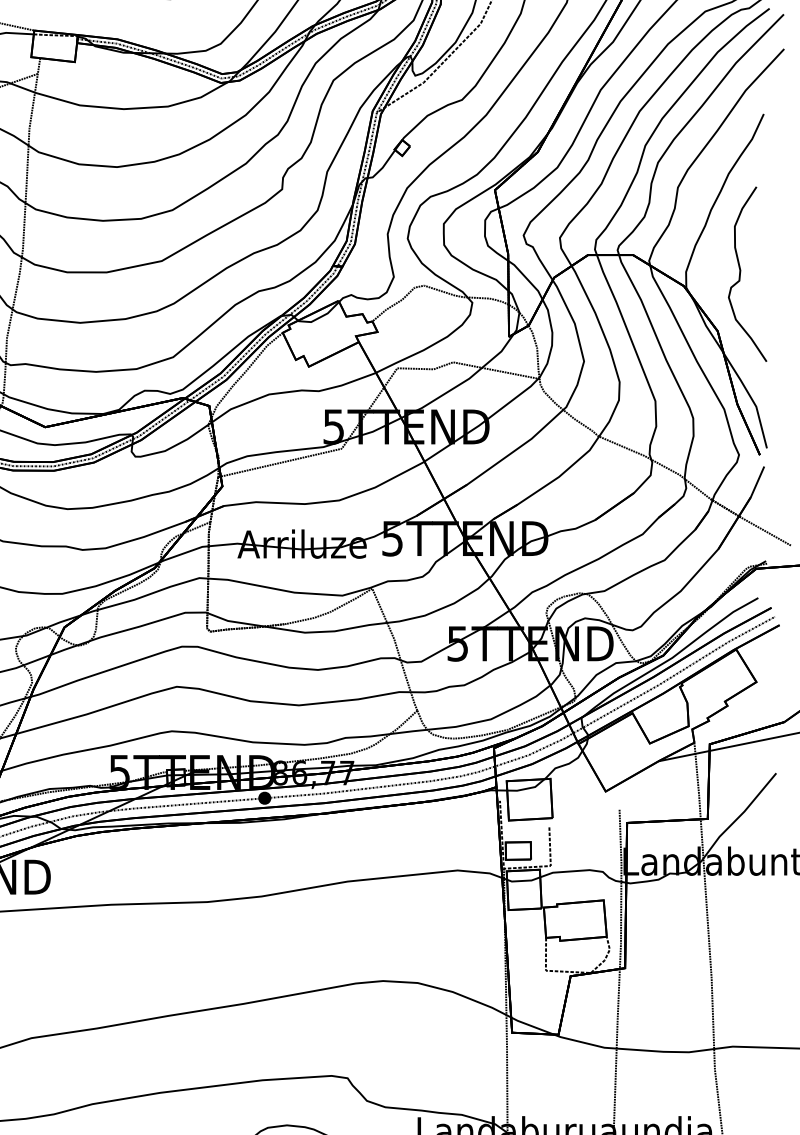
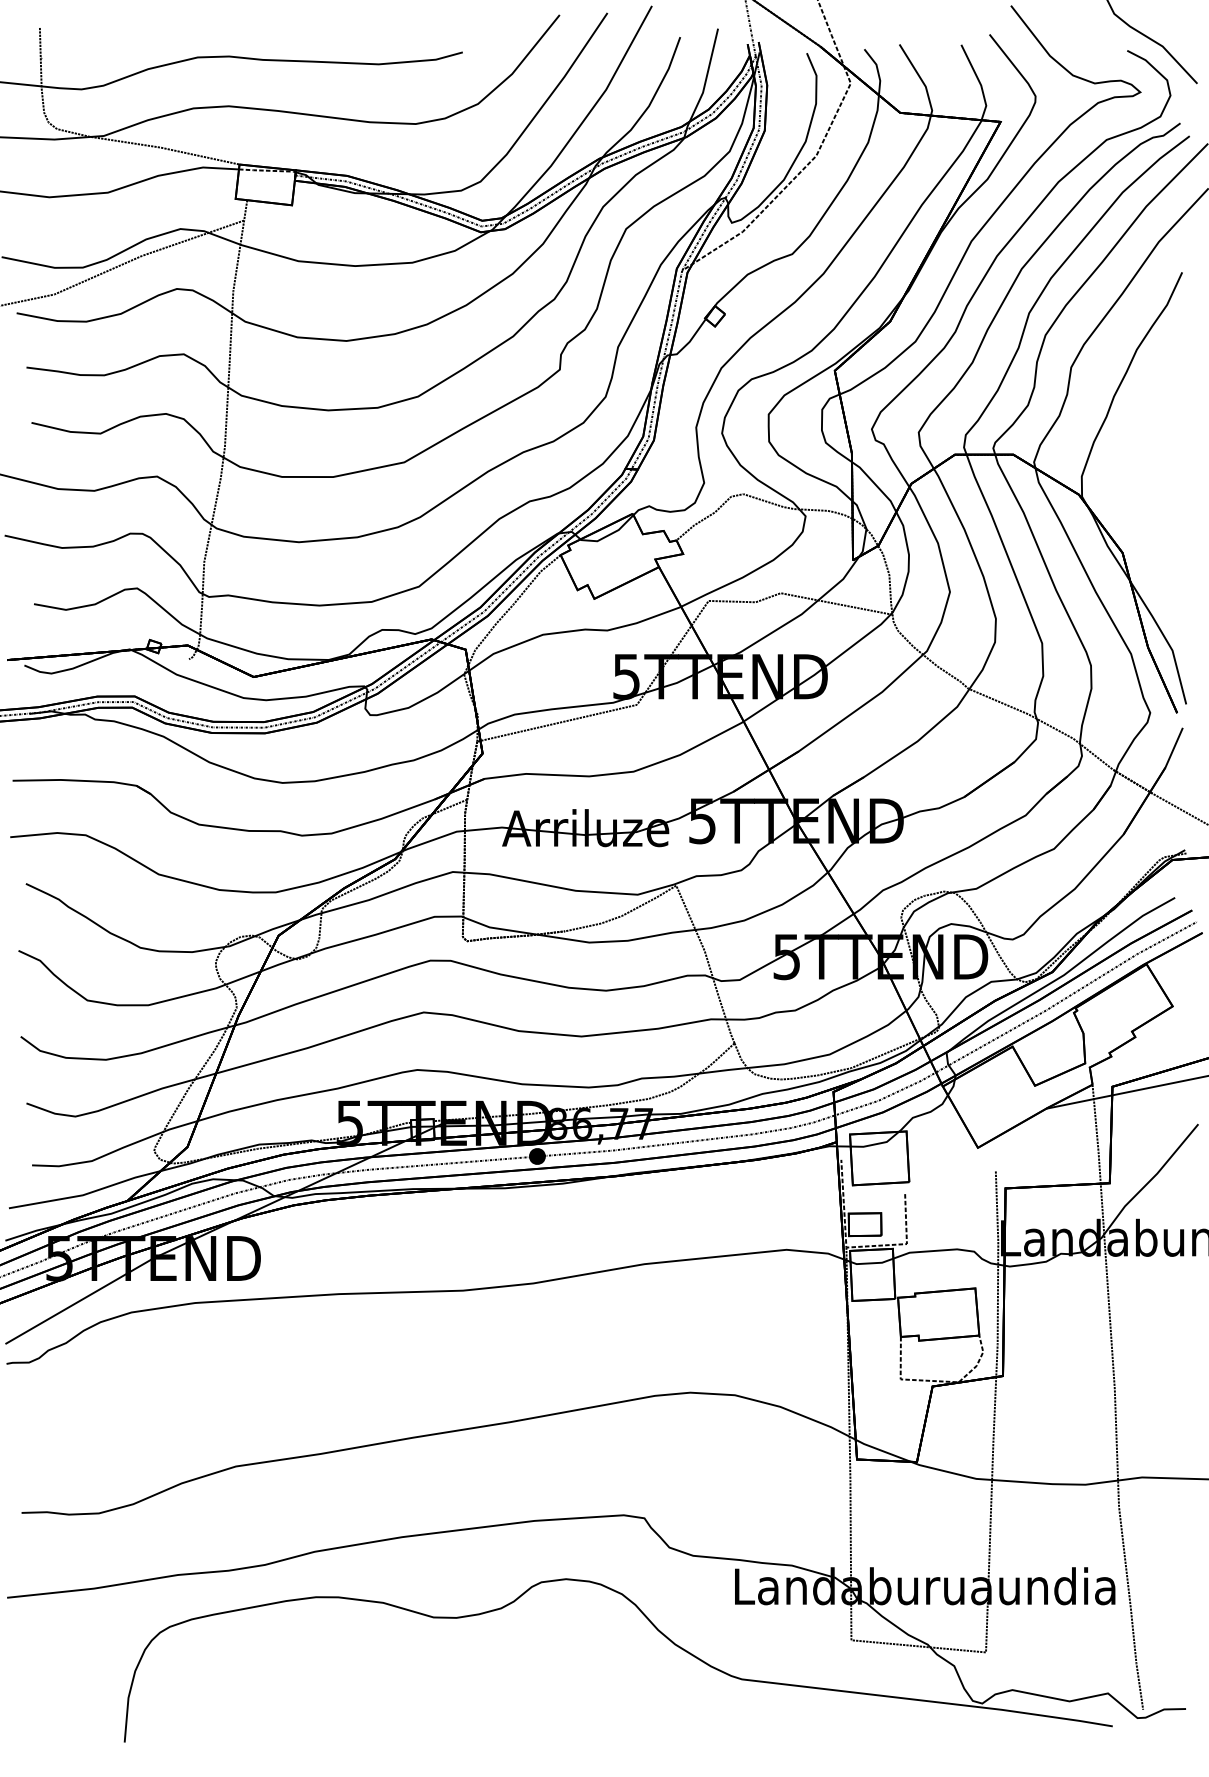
curve: (740, 274) -> (1152, 479), removed

